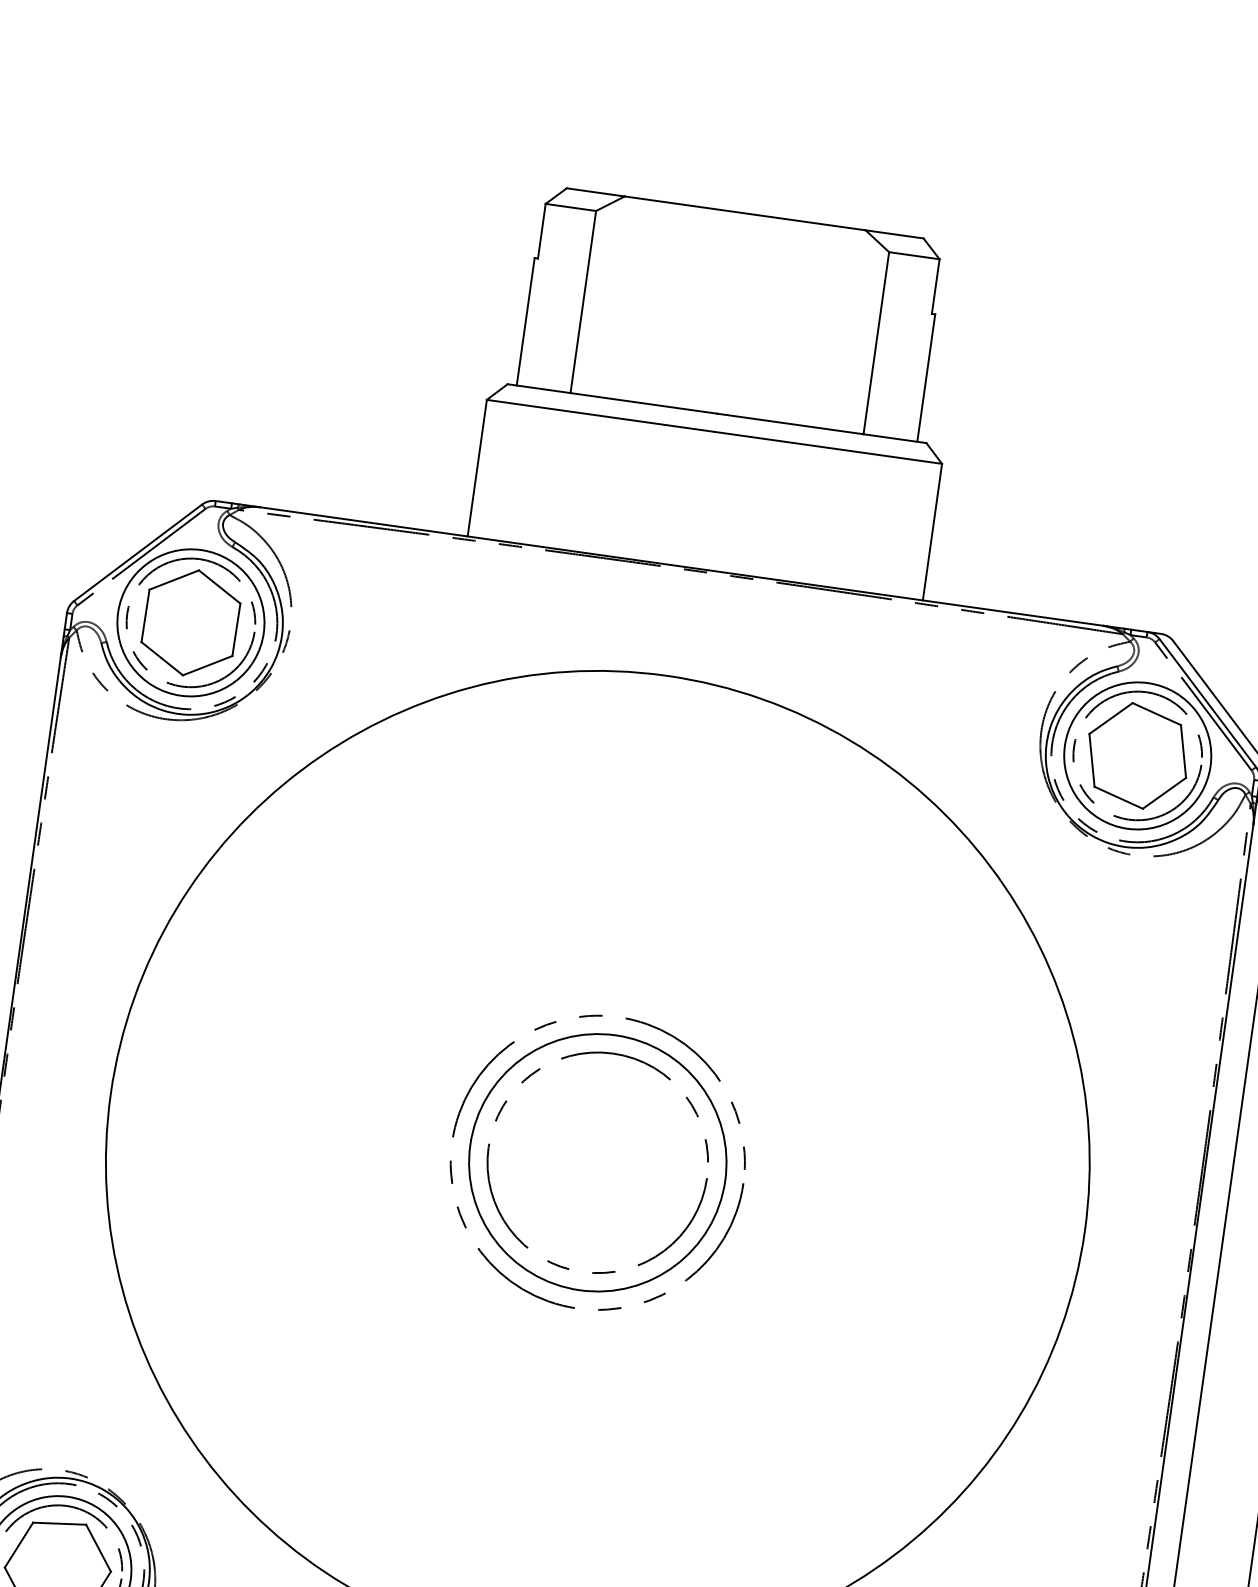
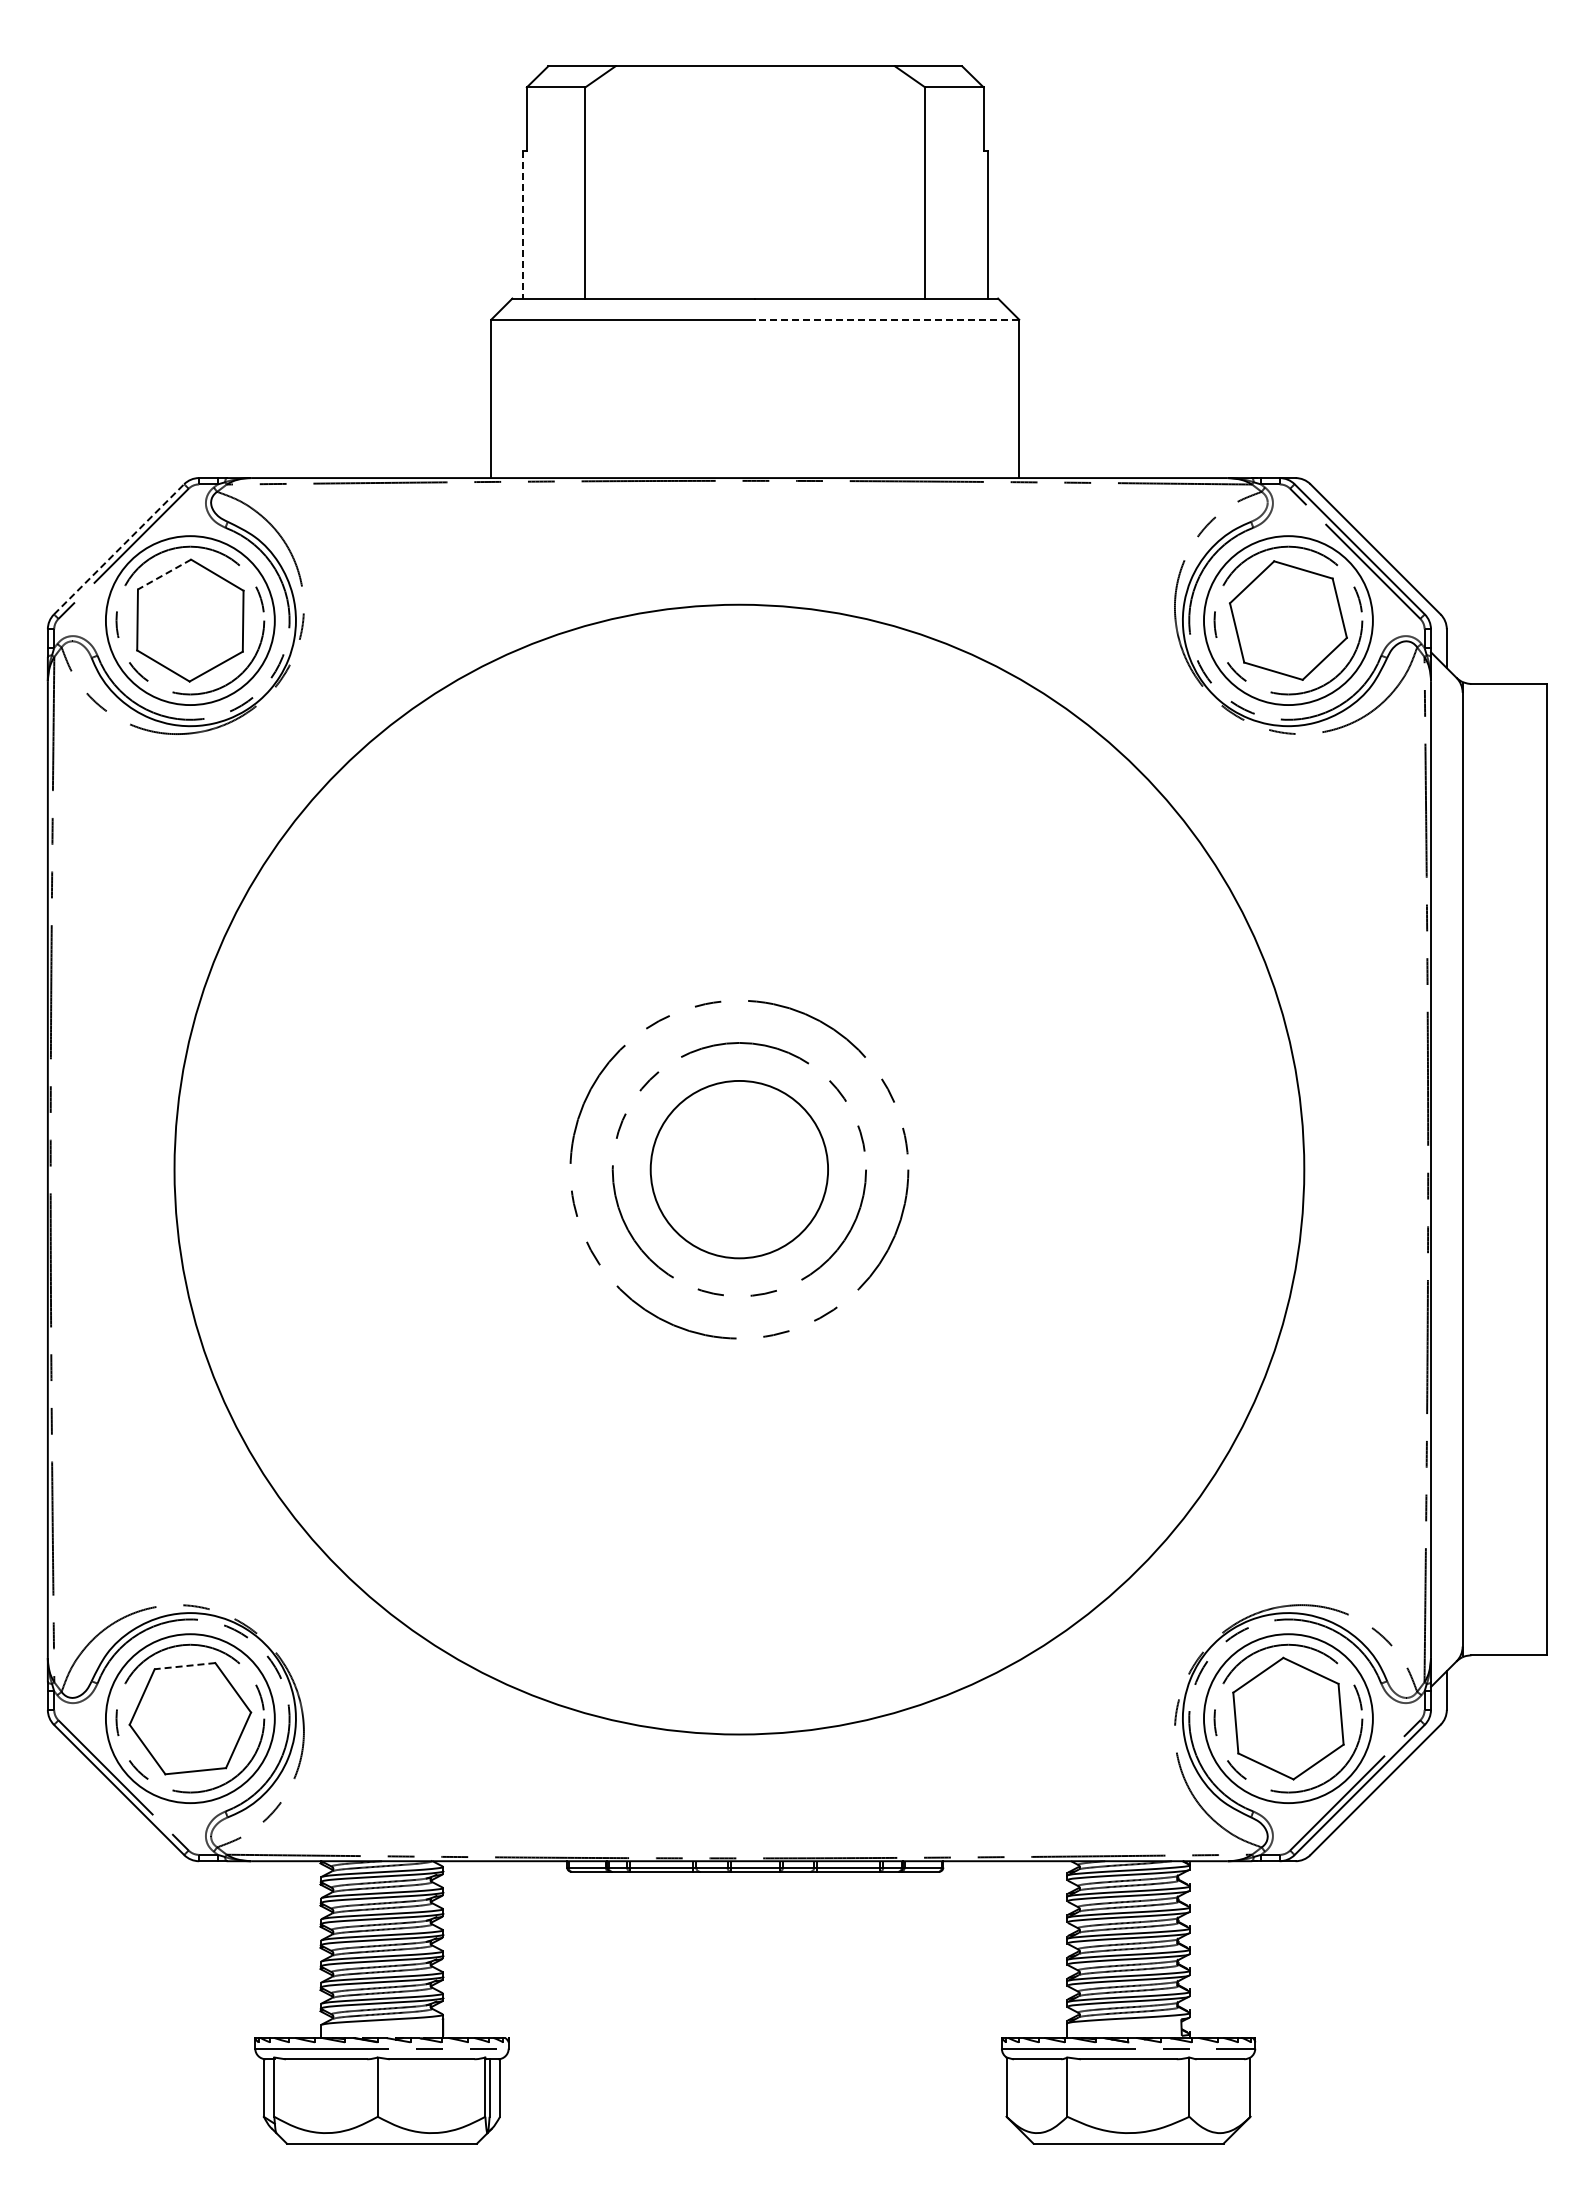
line: (525, 321) -> (522, 224), solid -> dashed
line: (828, 447) -> (887, 319), solid -> dashed
line: (138, 552) -> (119, 548), solid -> dashed
line: (174, 579) -> (164, 574), solid -> dashed
circle: (597, 1162) -> (739, 1169), size x0.6
line: (59, 1523) -> (184, 1666), solid -> dashed

